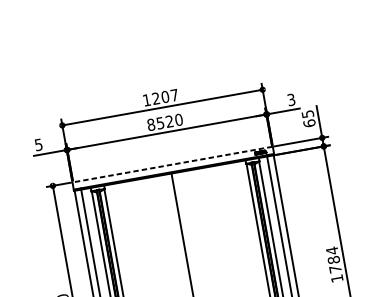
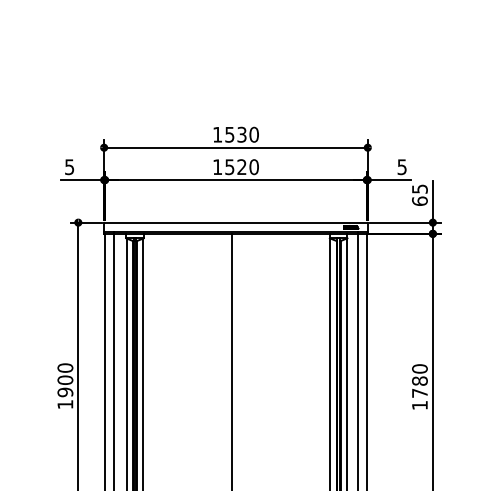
text: (164, 96) -> (241, 134), 1207 -> 1530
text: (291, 99) -> (402, 166), 3 -> 5
text: (151, 125) -> (217, 167), 8520 -> 1520
line: (172, 164) -> (235, 222), dashed -> solid
text: (331, 251) -> (419, 369), 1784 -> 1780

